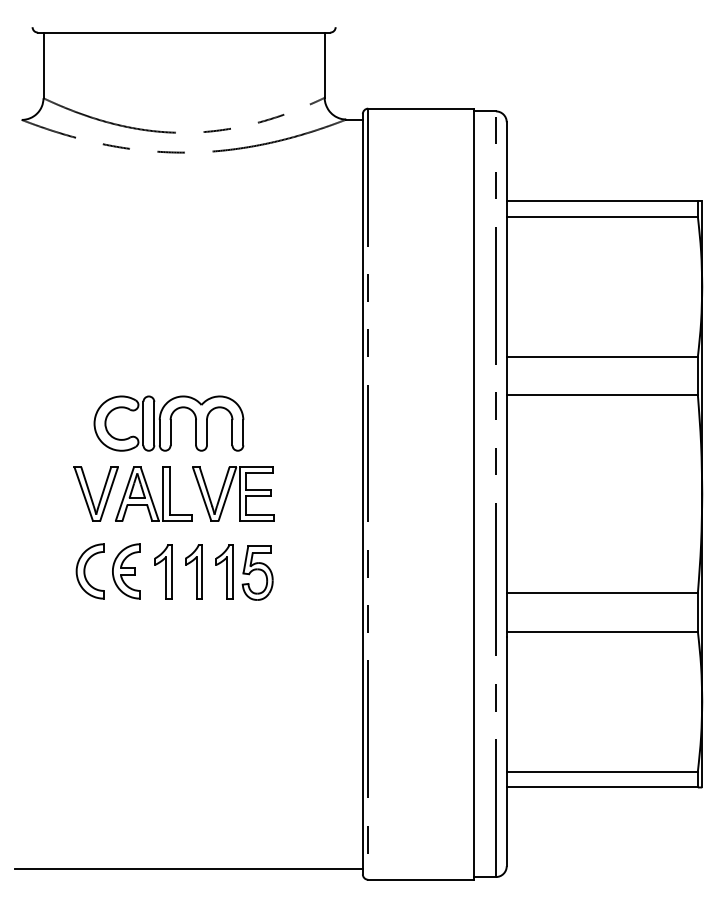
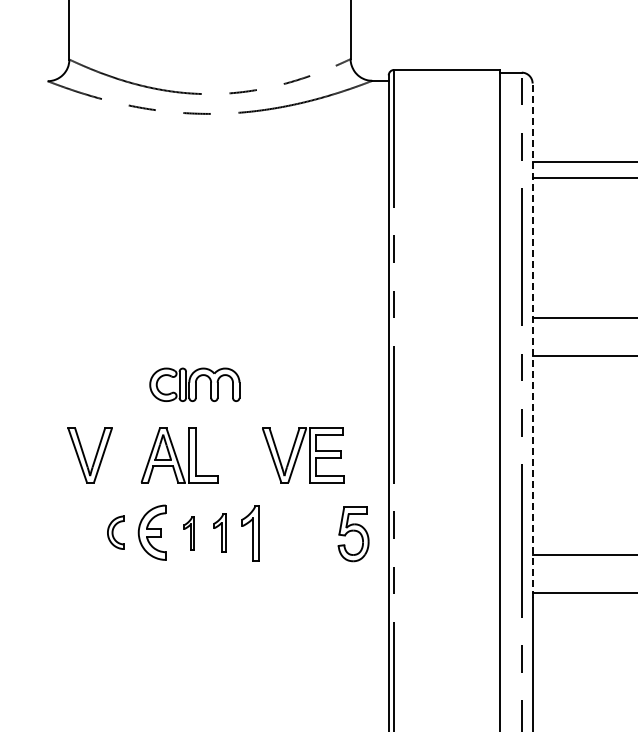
line: (506, 378) -> (532, 339), solid -> dashed
part: (168, 423) -> (194, 384), size x0.6
part: (95, 493) -> (89, 454), moved
part: (233, 493) -> (303, 454), moved
part: (89, 571) -> (115, 532), size x0.6
part: (163, 571) -> (189, 532), size x0.6
part: (193, 571) -> (219, 532), size x0.7
part: (257, 572) -> (353, 533), moved

